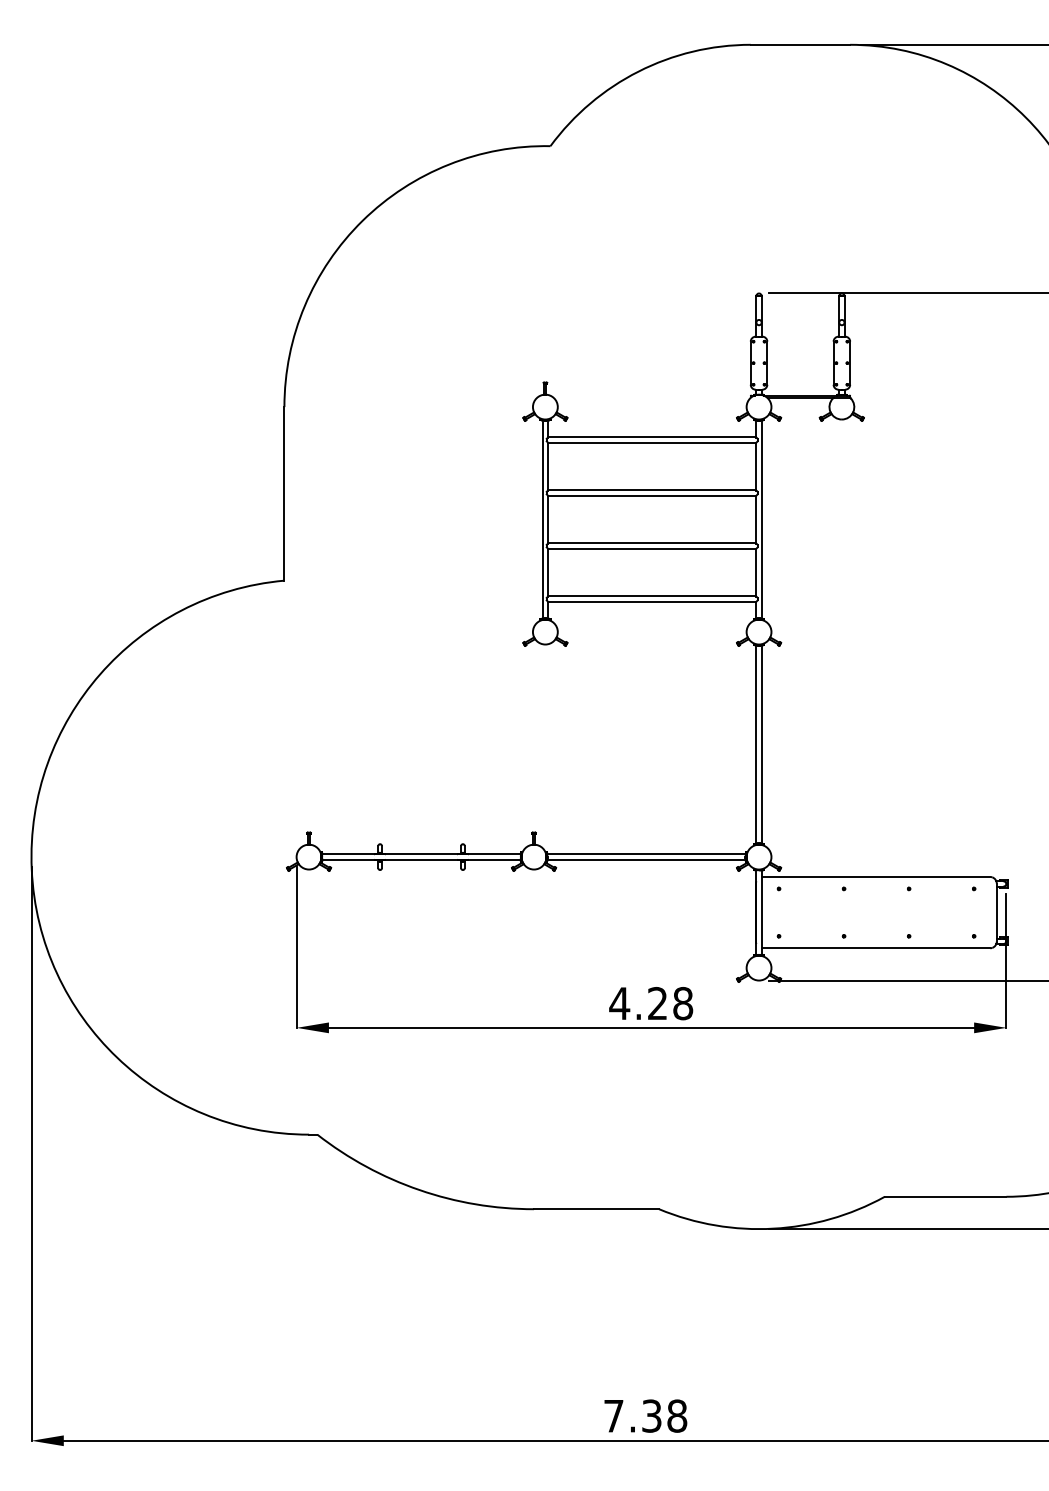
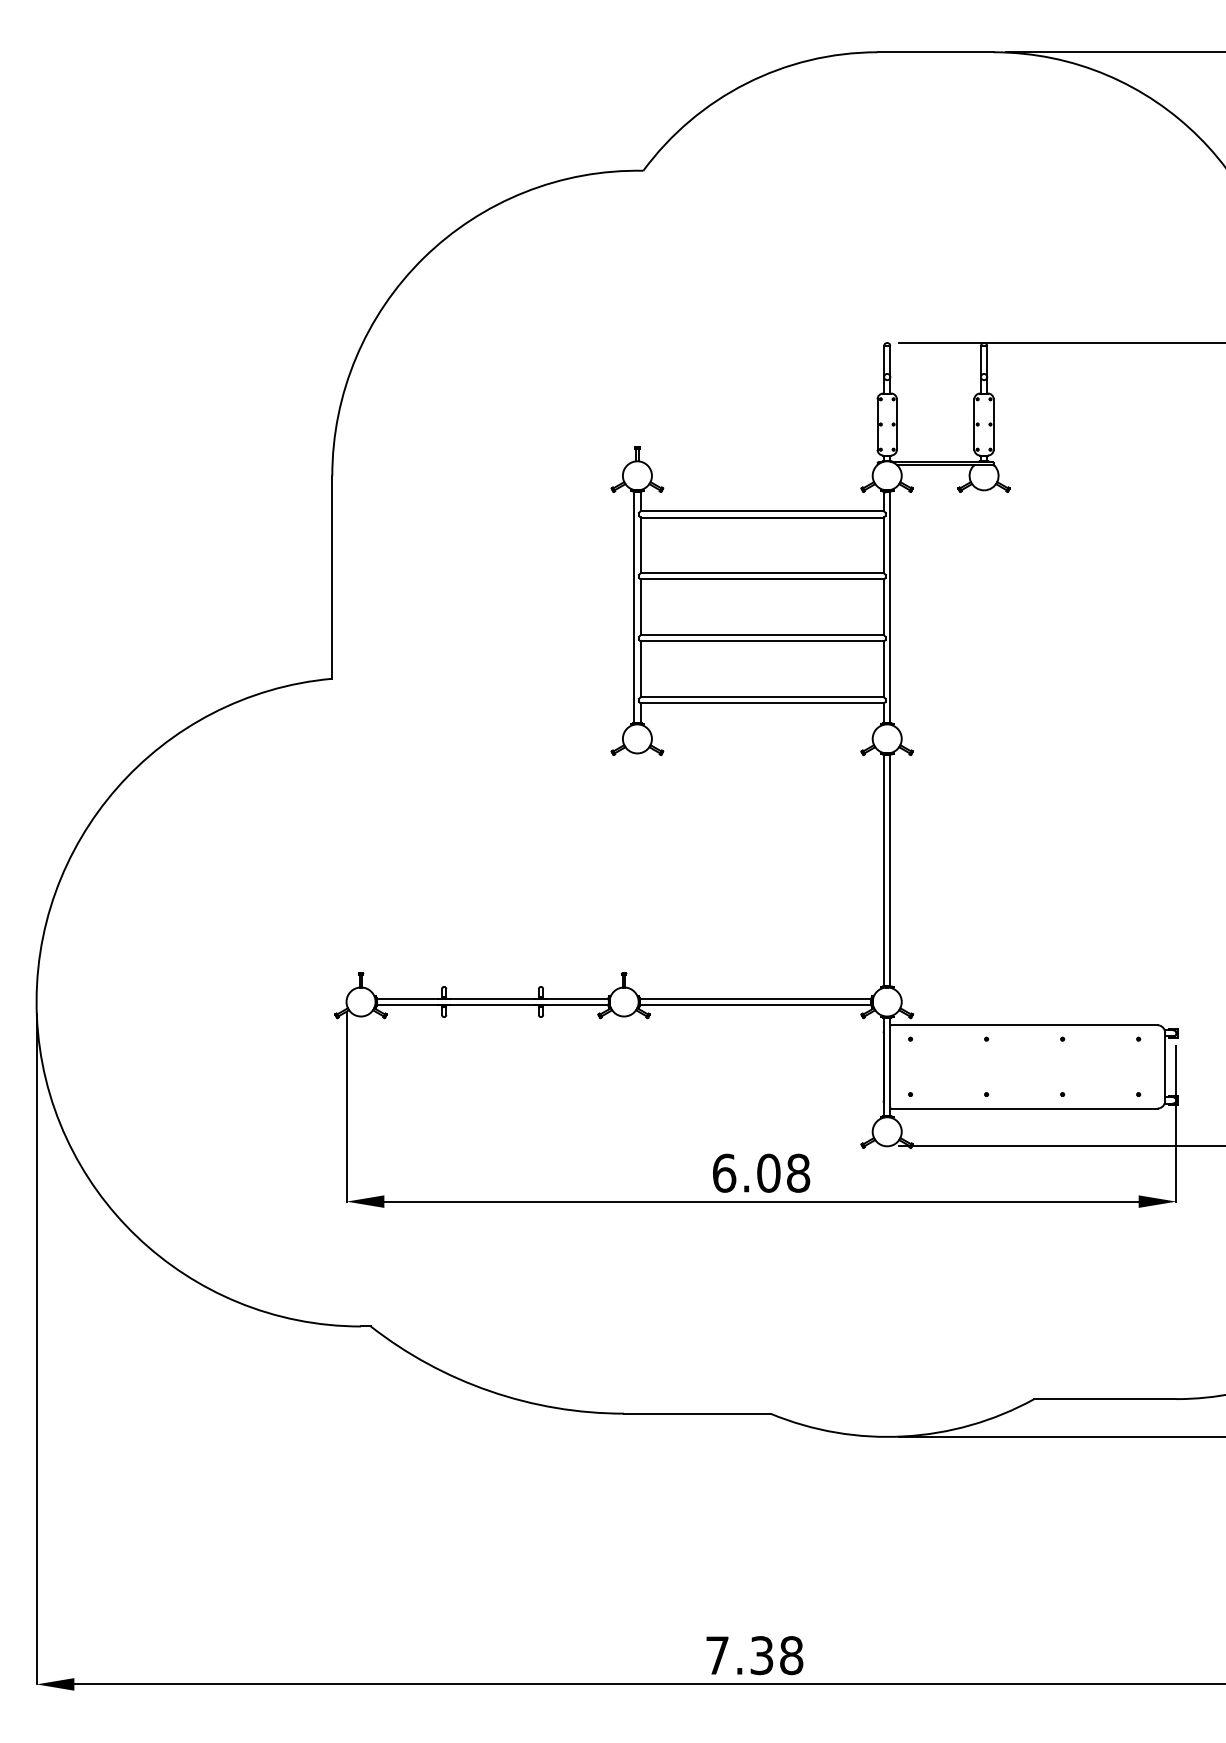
text: (638, 1002) -> (746, 1172), 4.28 -> 6.08

